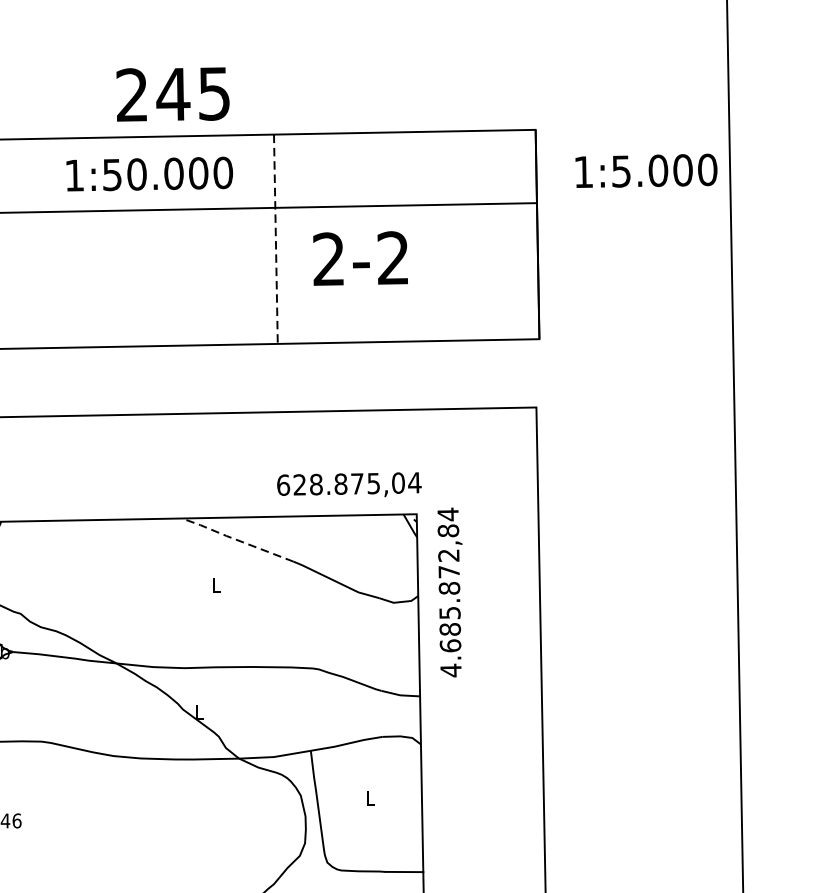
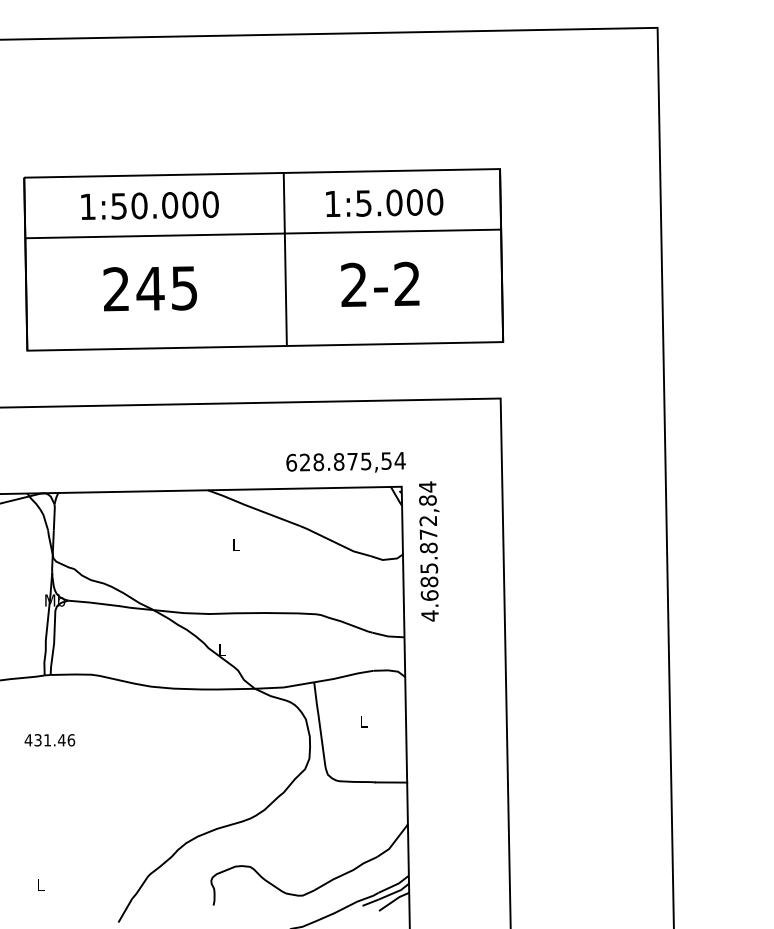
text: (172, 94) -> (149, 288), moved
text: (646, 170) -> (384, 202), moved
text: (149, 173) -> (149, 205), moved
line: (276, 239) -> (285, 259), dashed -> solid
text: (360, 257) -> (380, 283), moved
text: (398, 482) -> (386, 460), 628.875,04 -> 628.875,54
line: (234, 539) -> (251, 507), dashed -> solid

